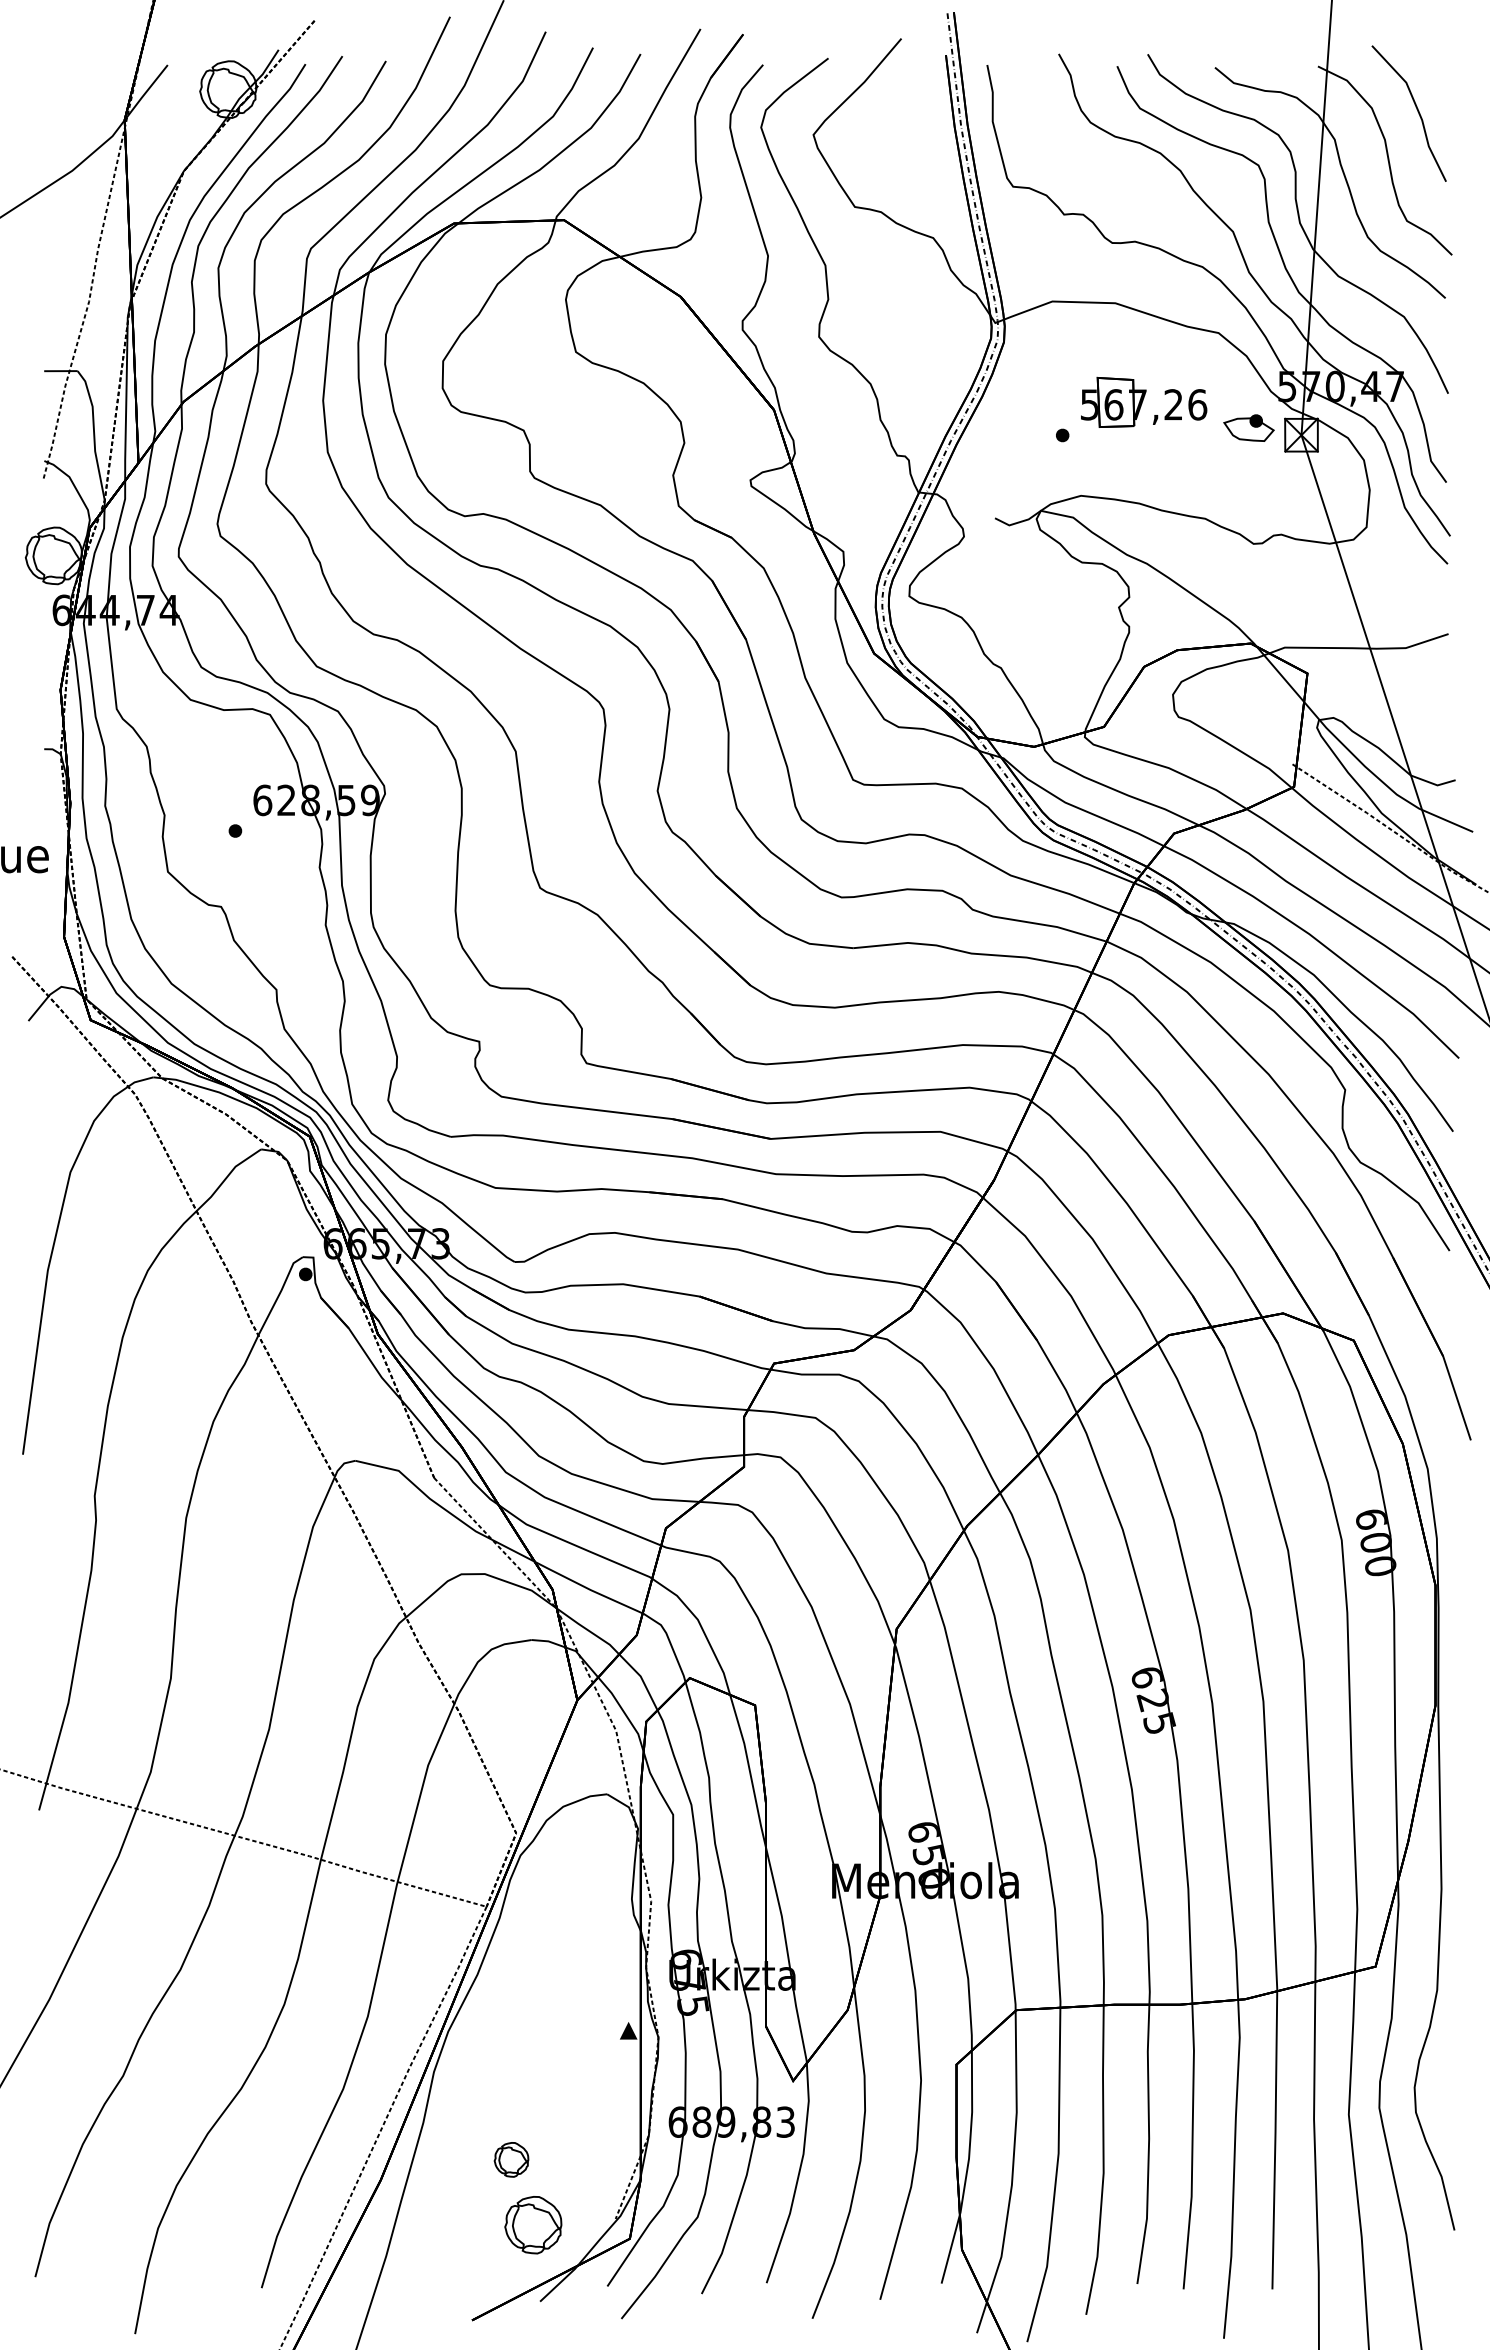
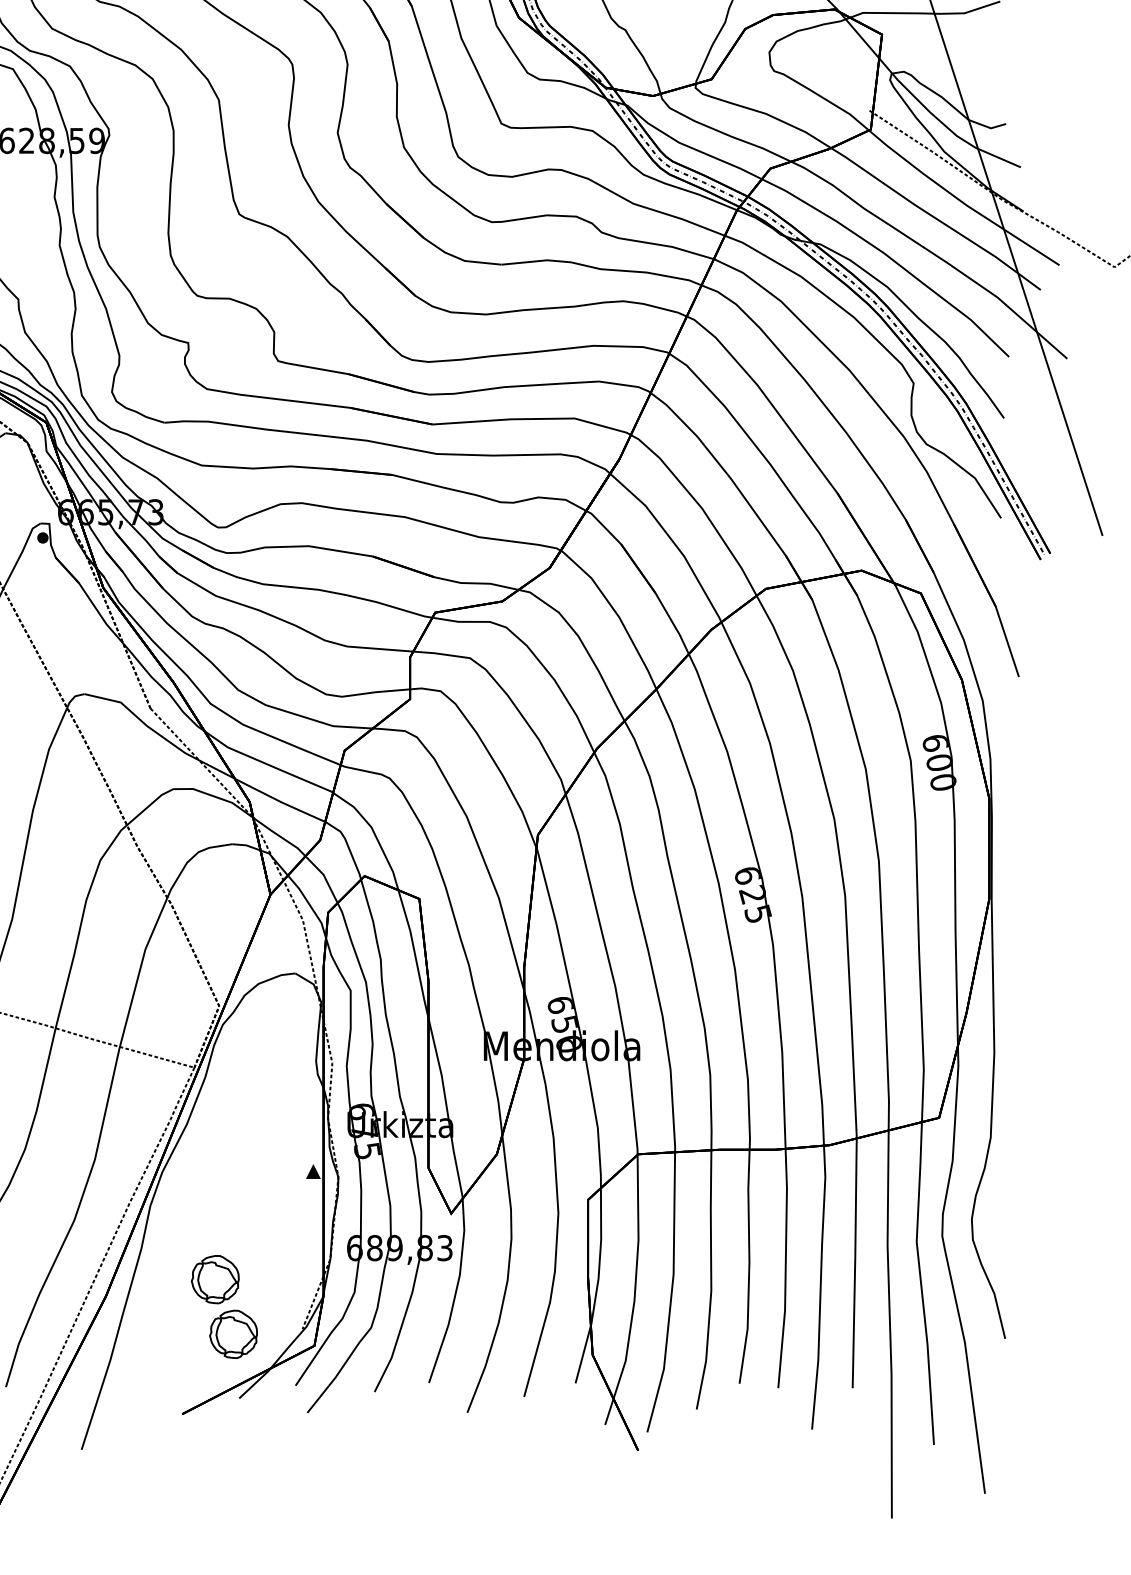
part: (511, 2159) -> (215, 1279), size x1.67

